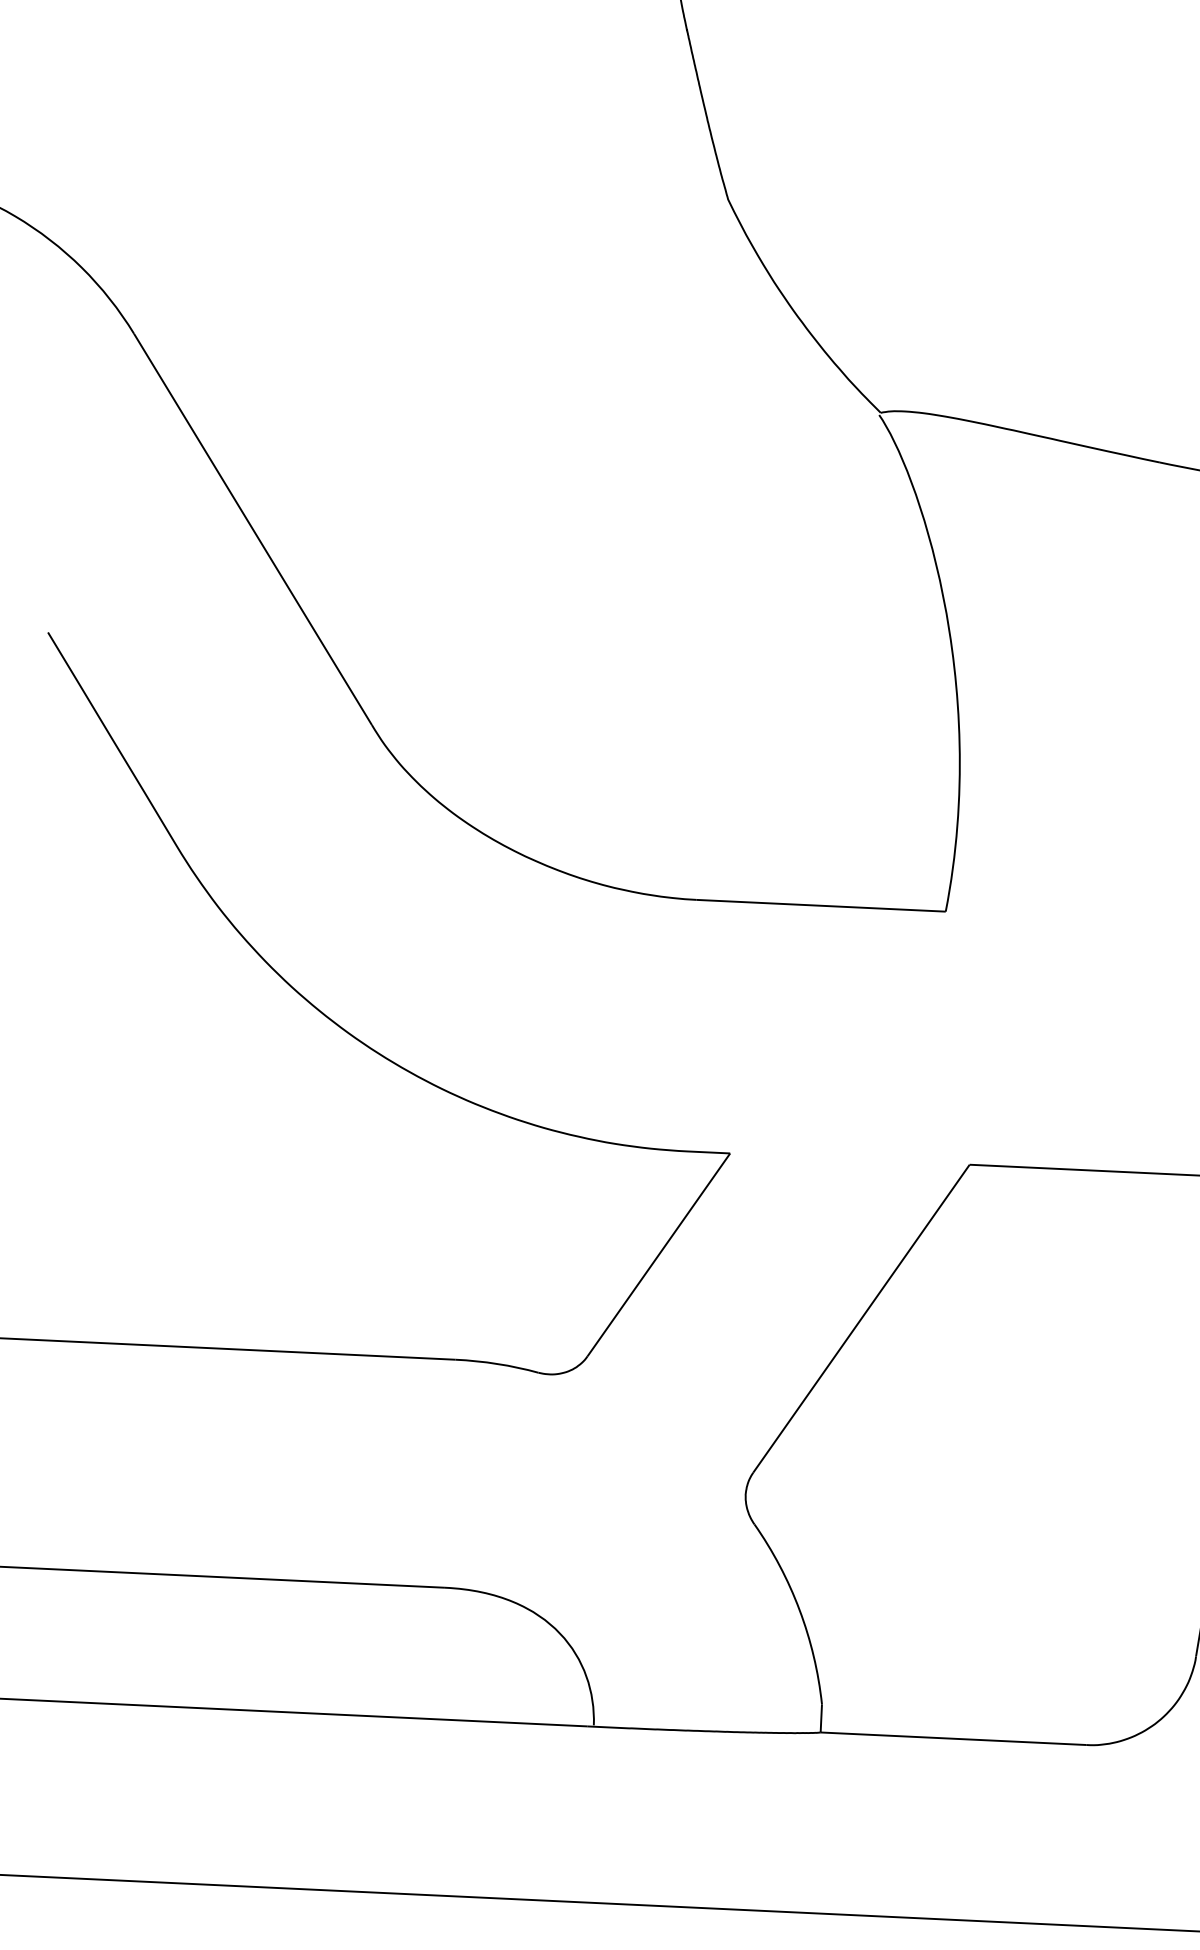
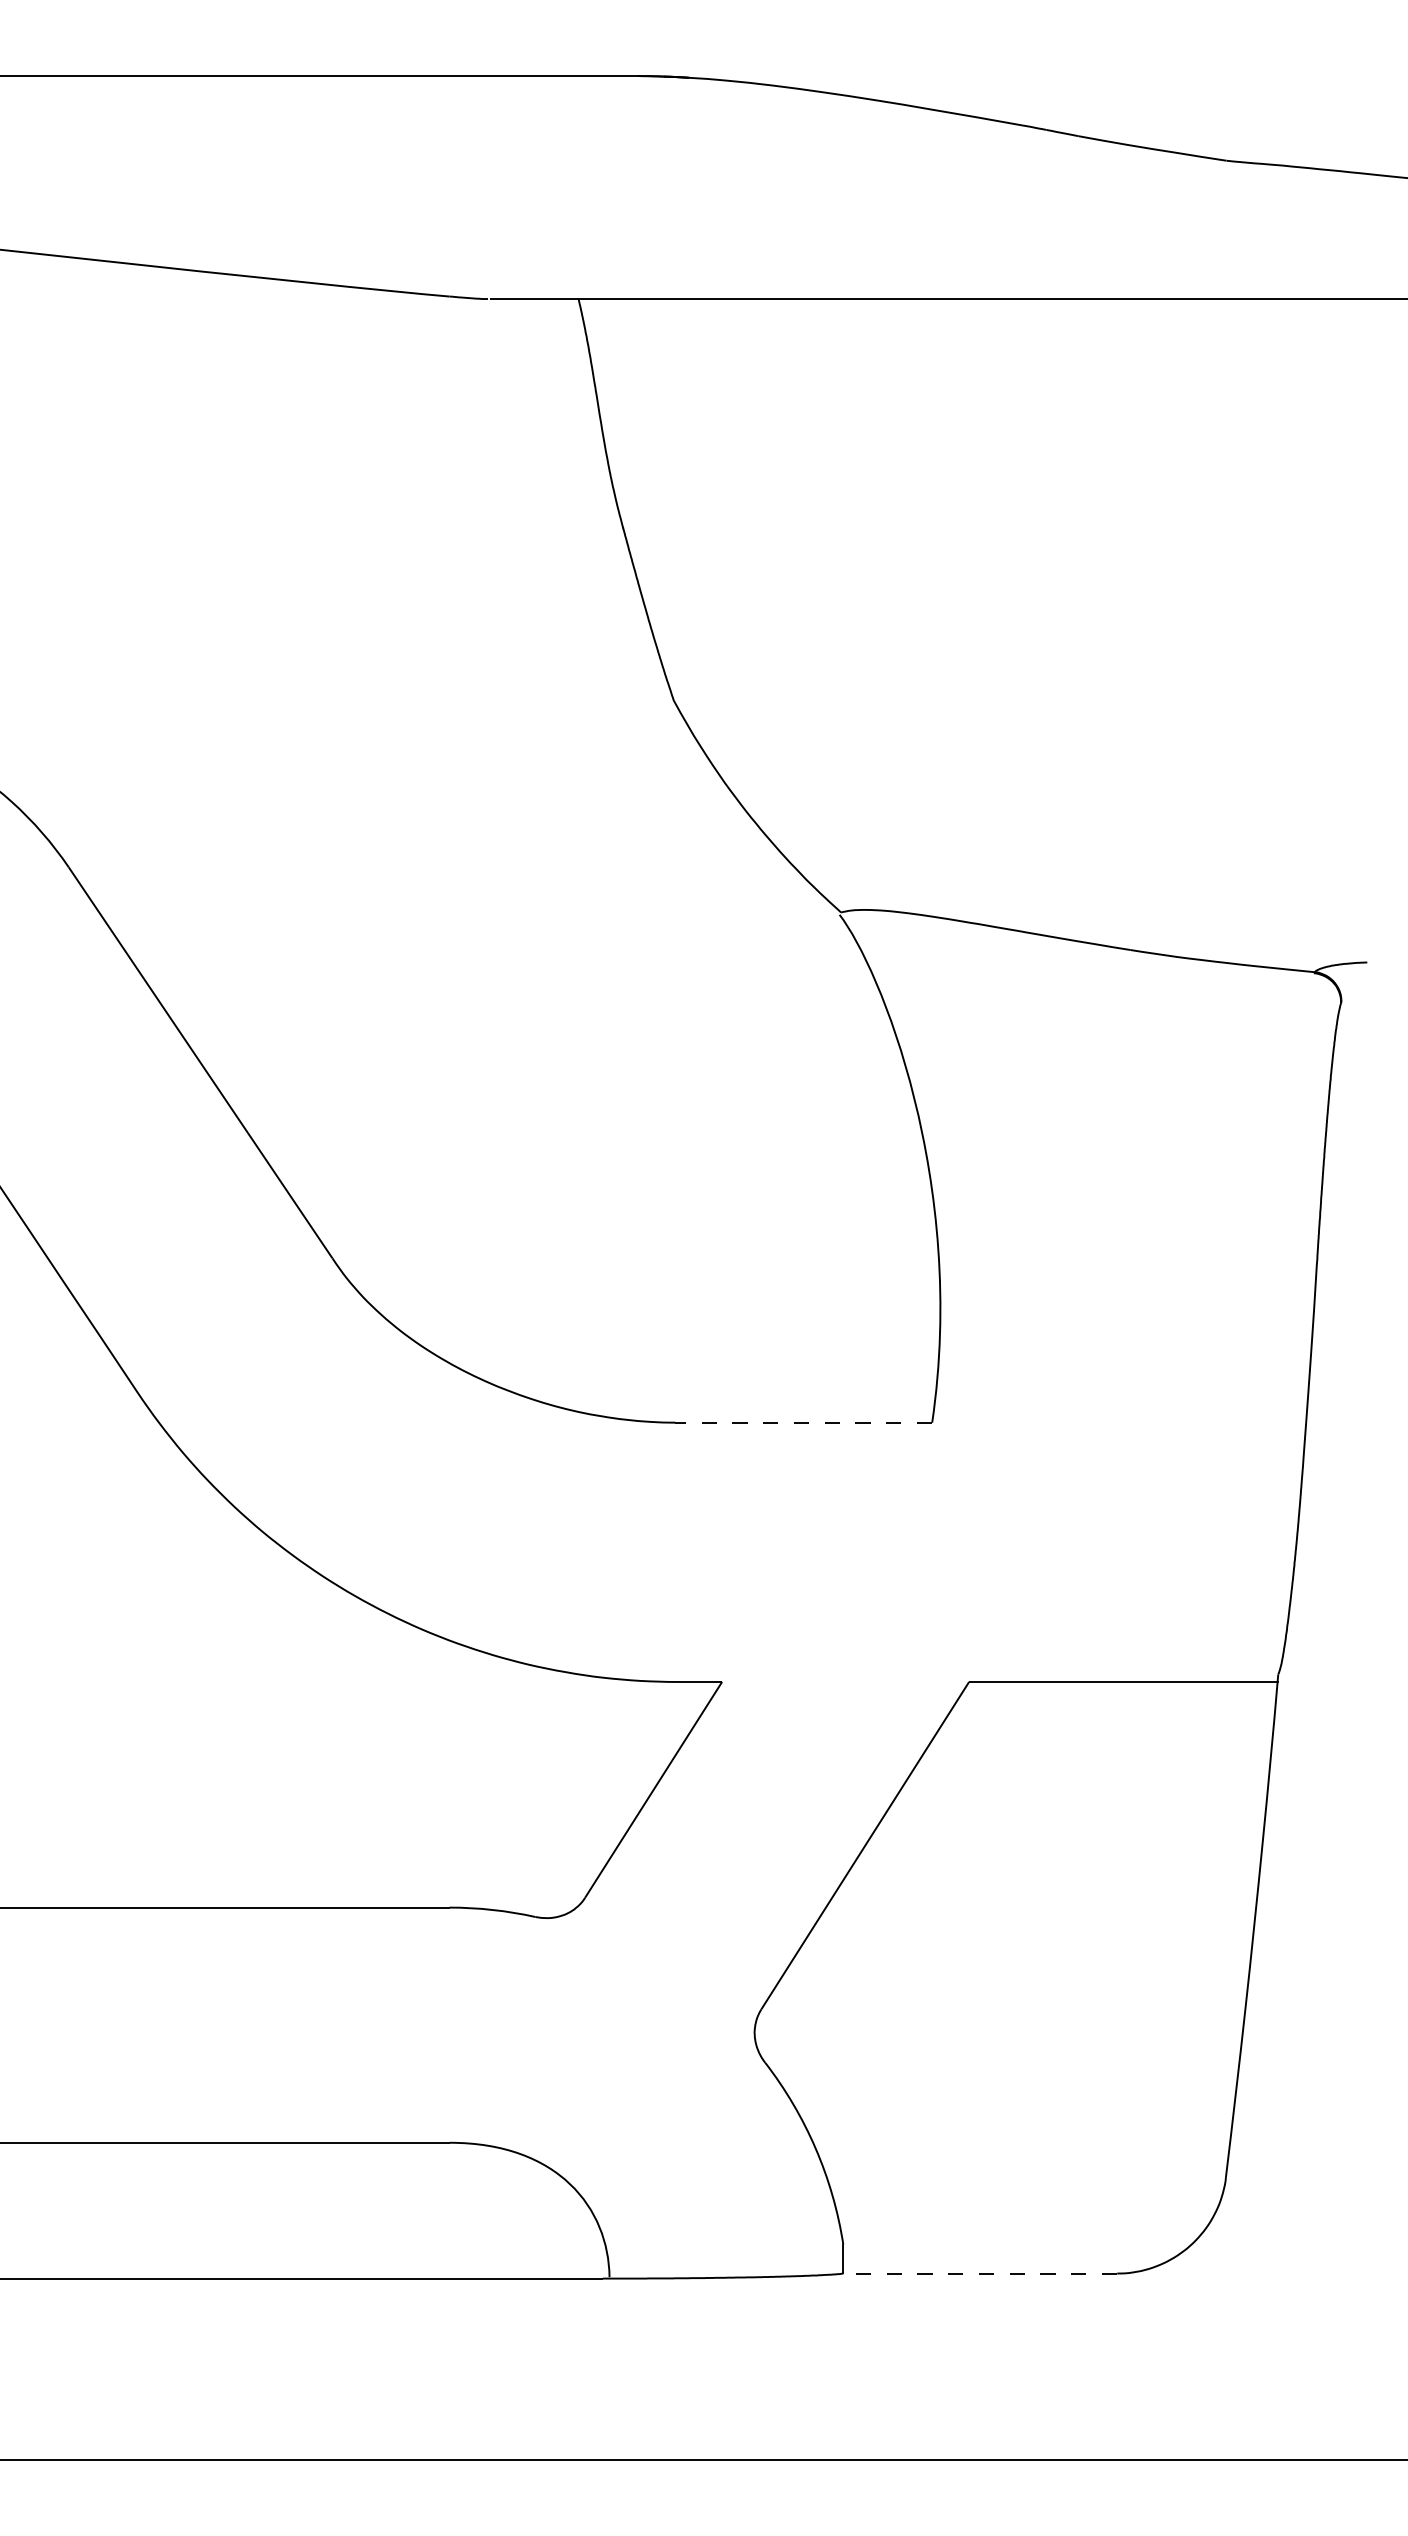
line: (820, 905) -> (803, 1422), solid -> dashed
line: (953, 1738) -> (980, 2273), solid -> dashed

